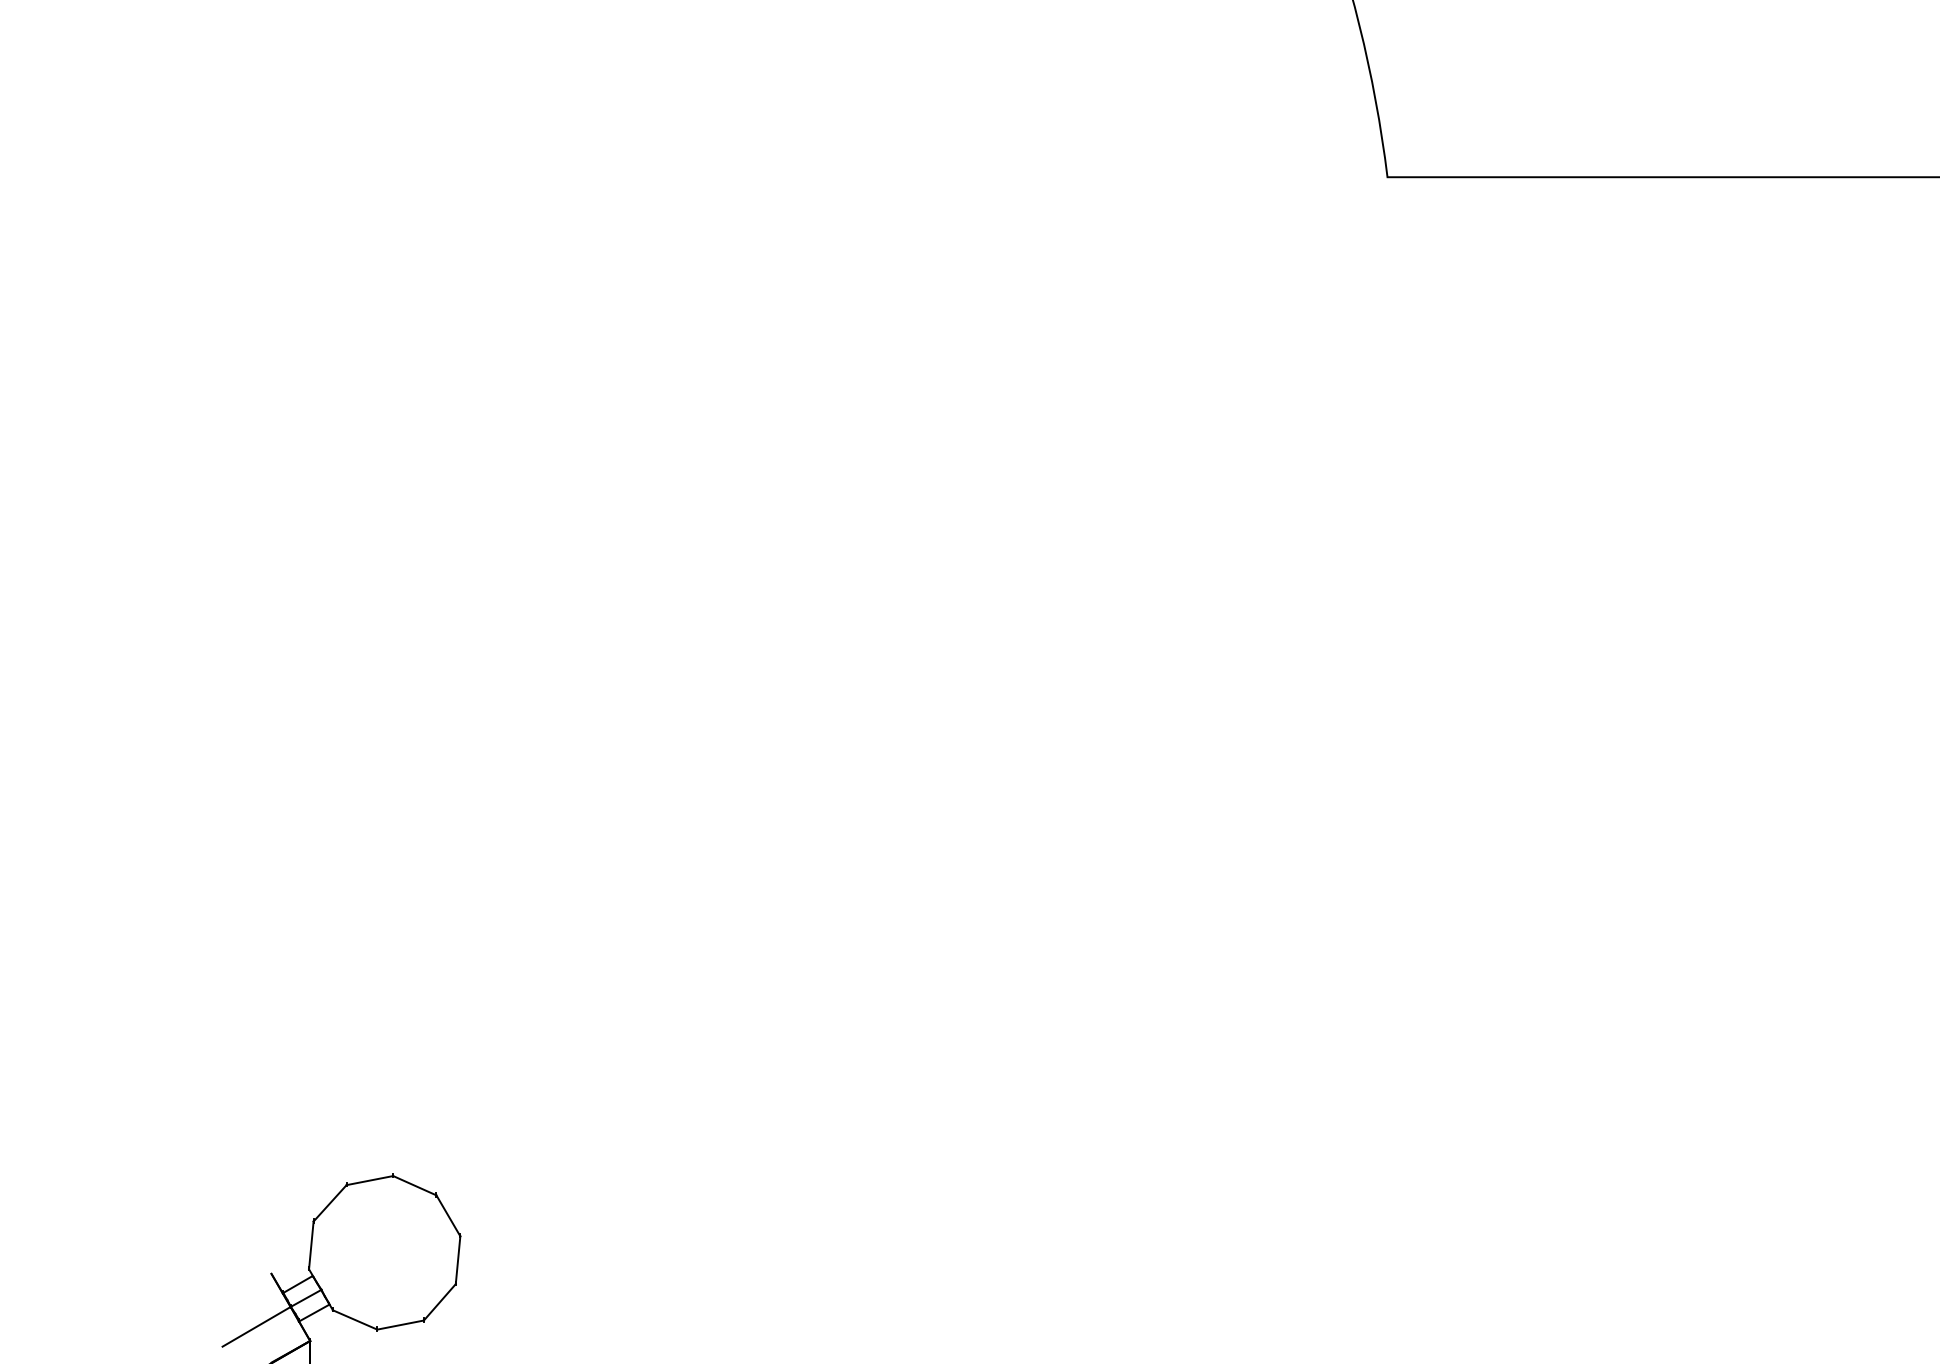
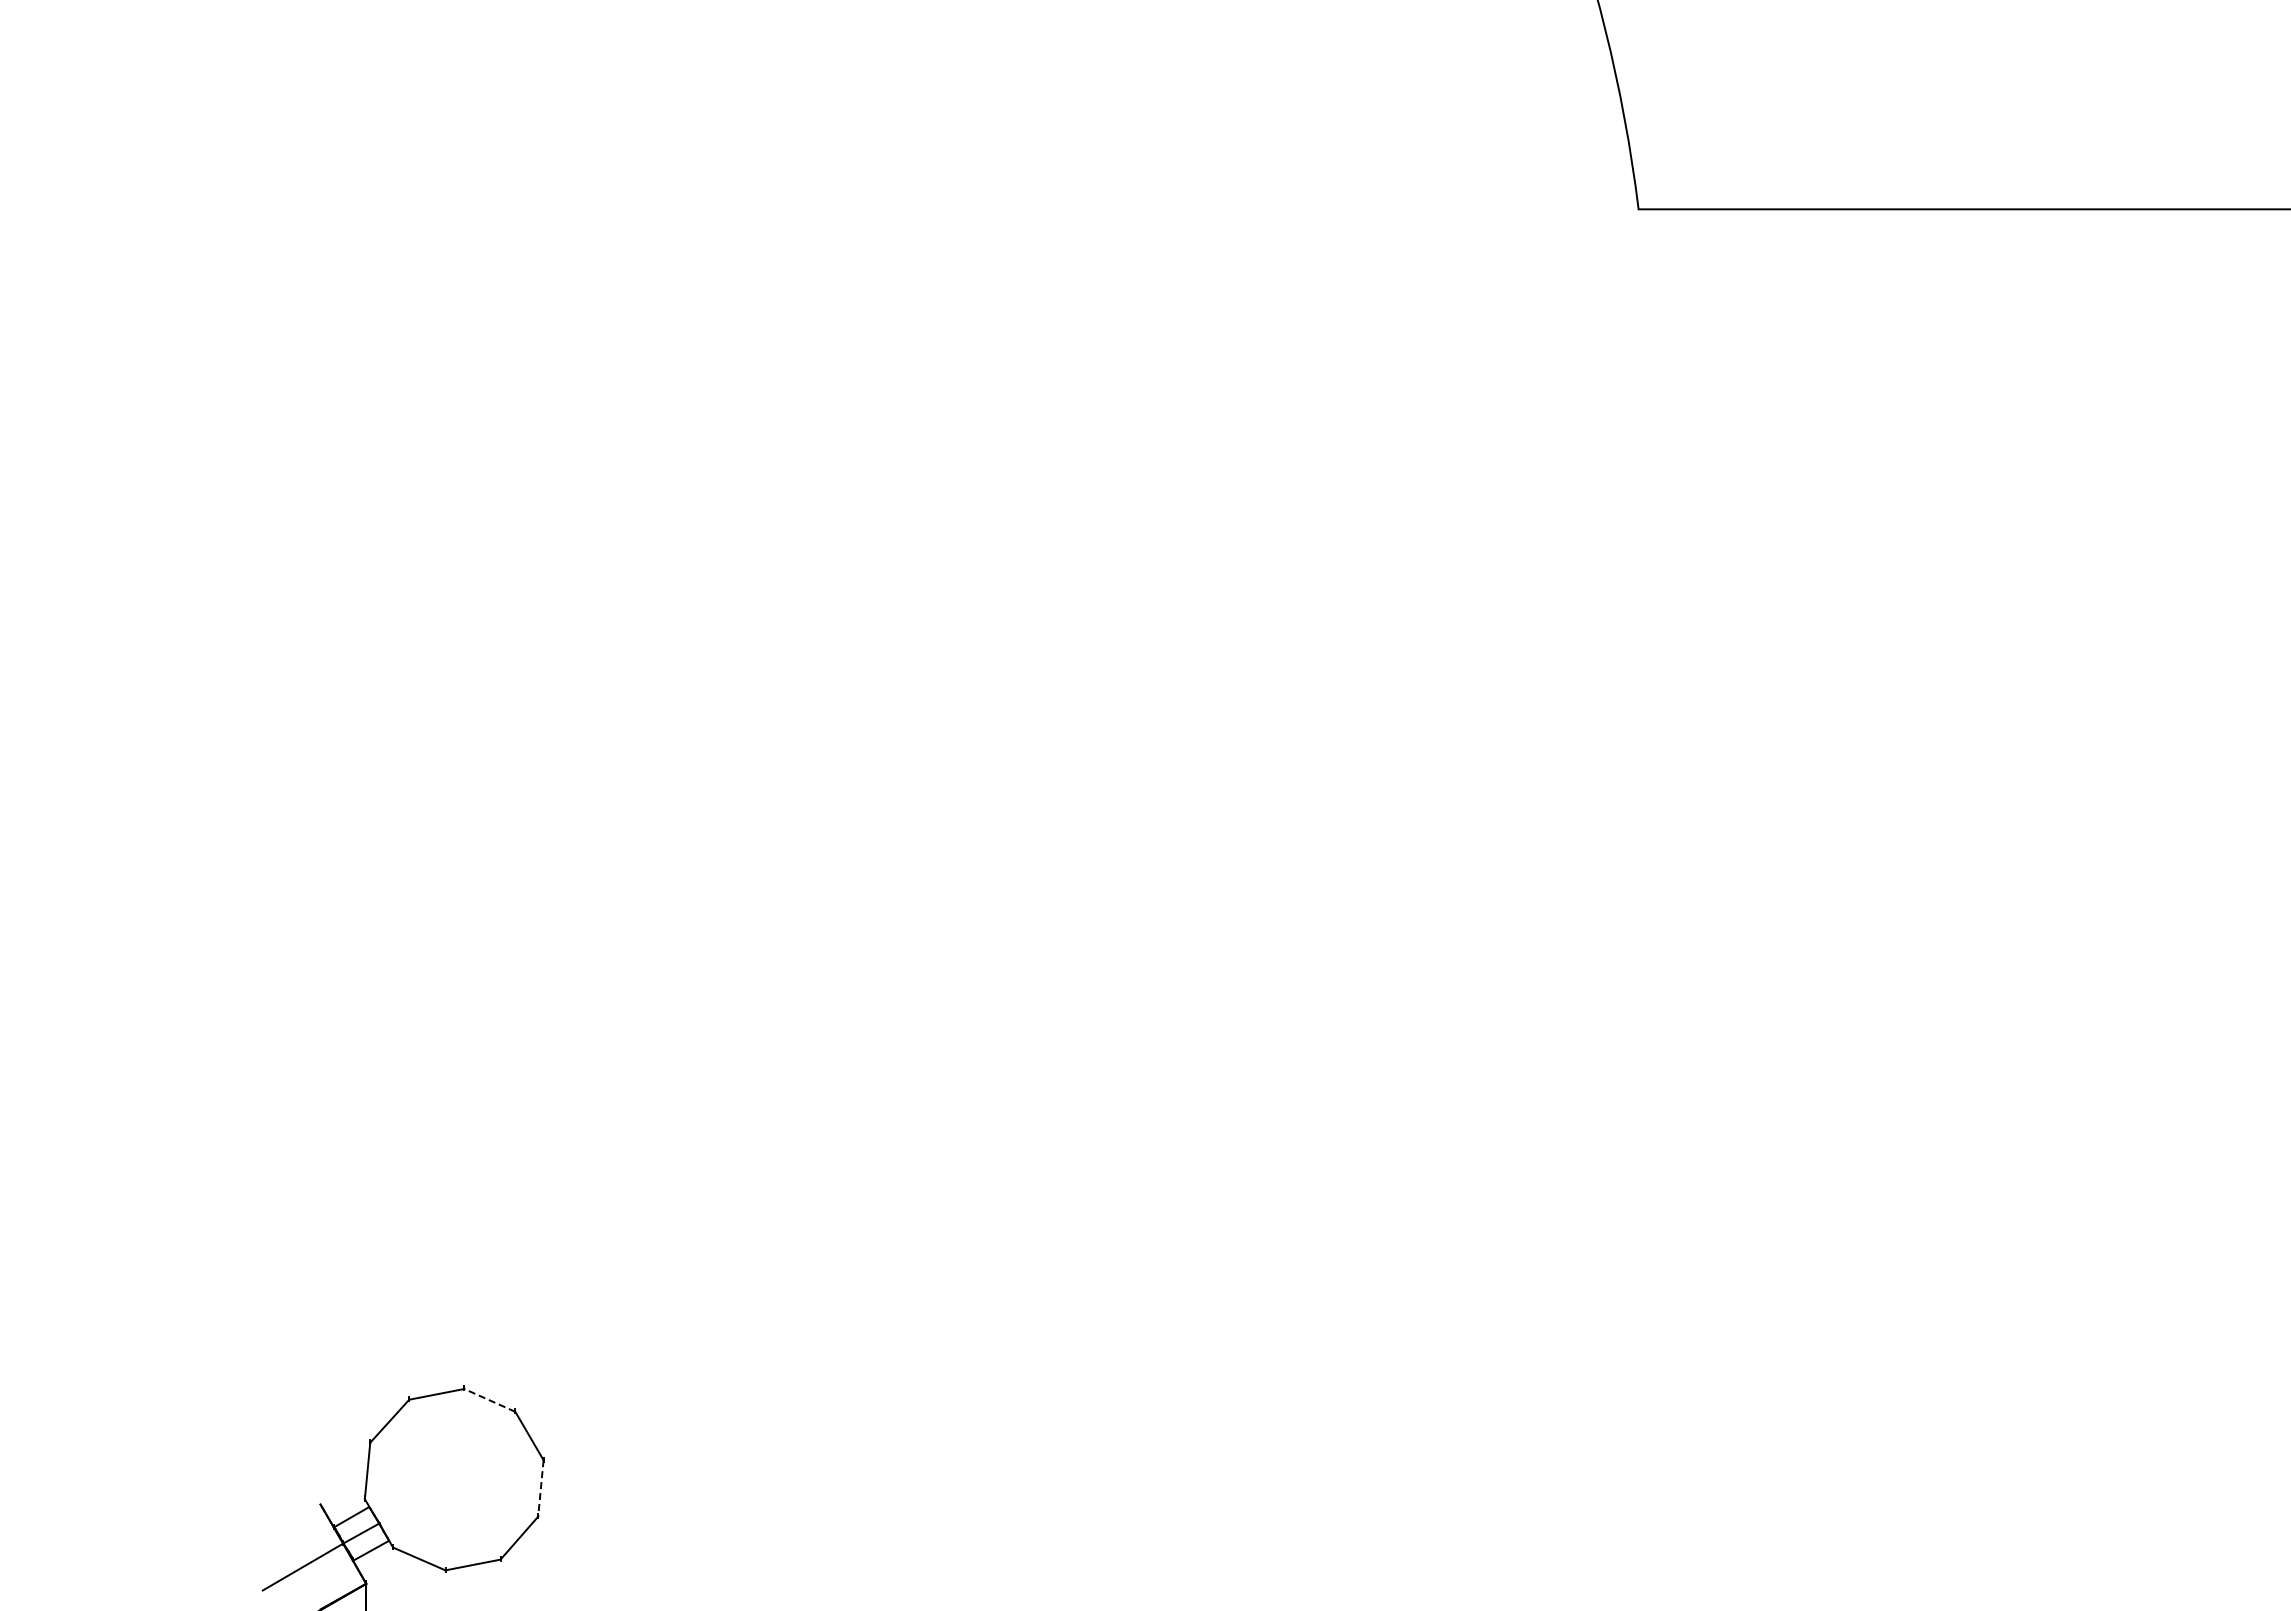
line: (414, 1185) -> (489, 1400), solid -> dashed
line: (457, 1260) -> (540, 1488), solid -> dashed

